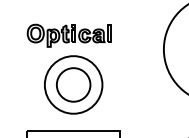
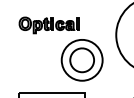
part: (72, 85) -> (81, 60), moved

